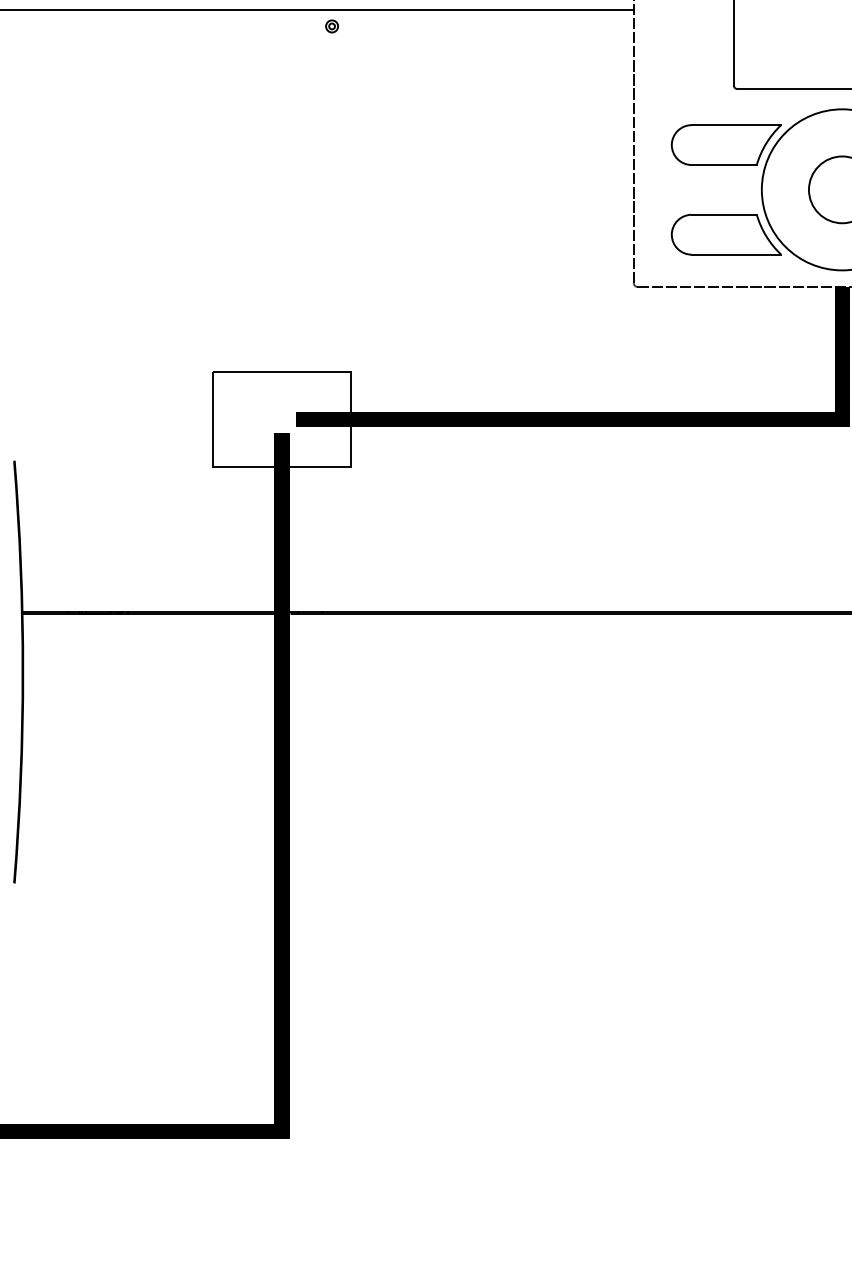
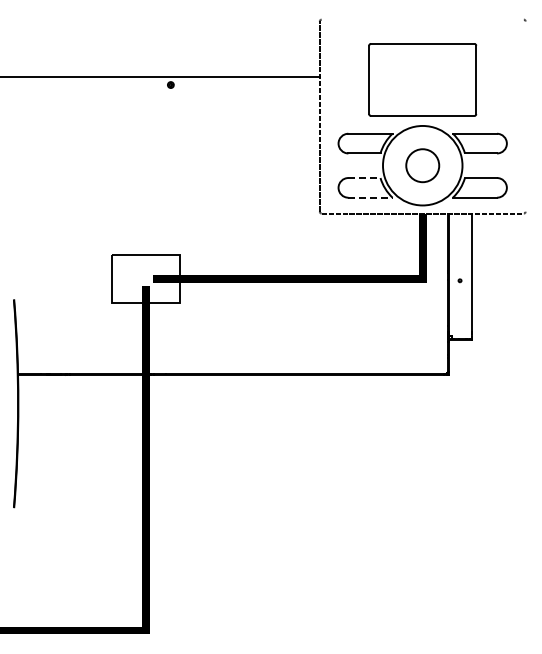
line: (724, 215) -> (364, 178), solid -> dashed
line: (736, 254) -> (370, 197), solid -> dashed

